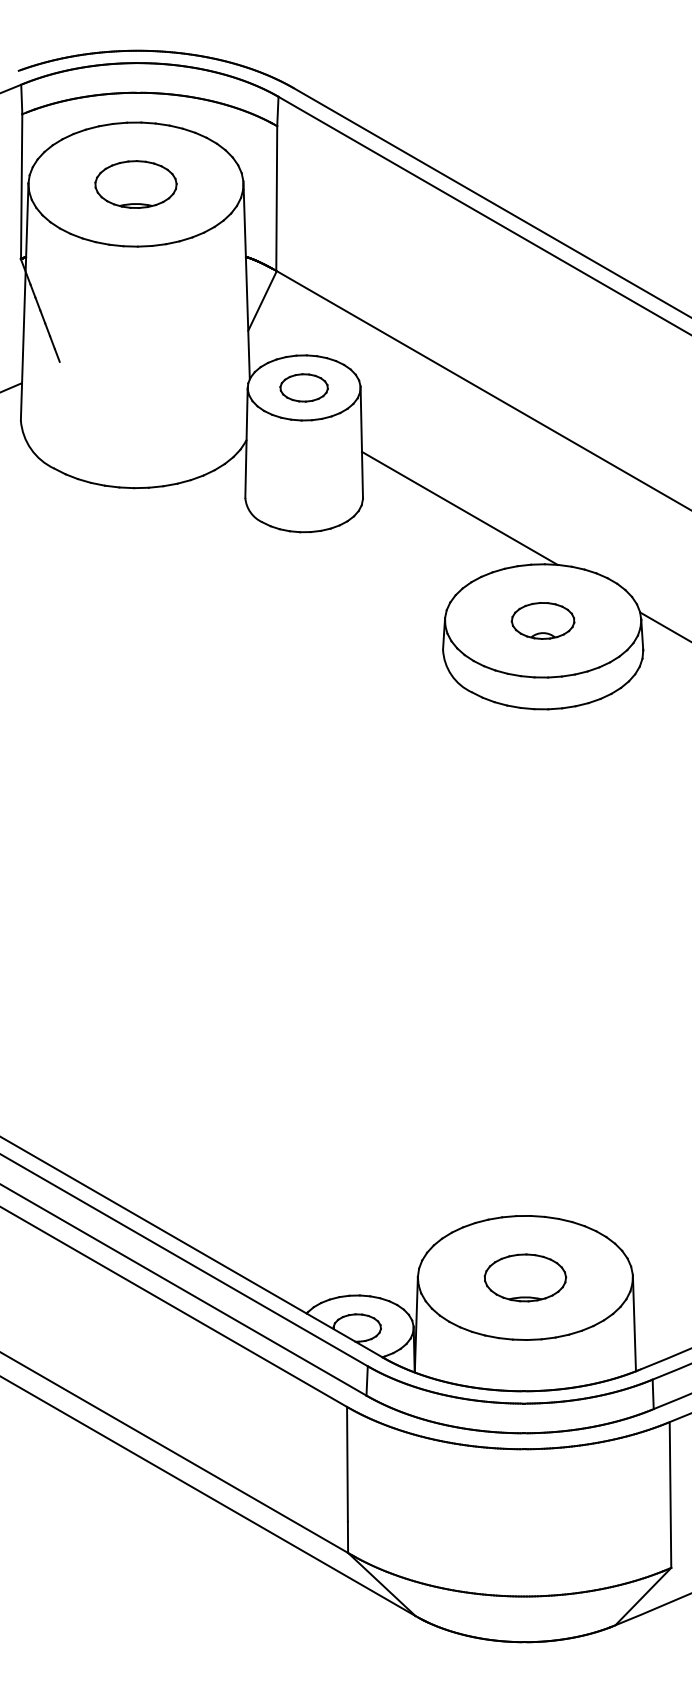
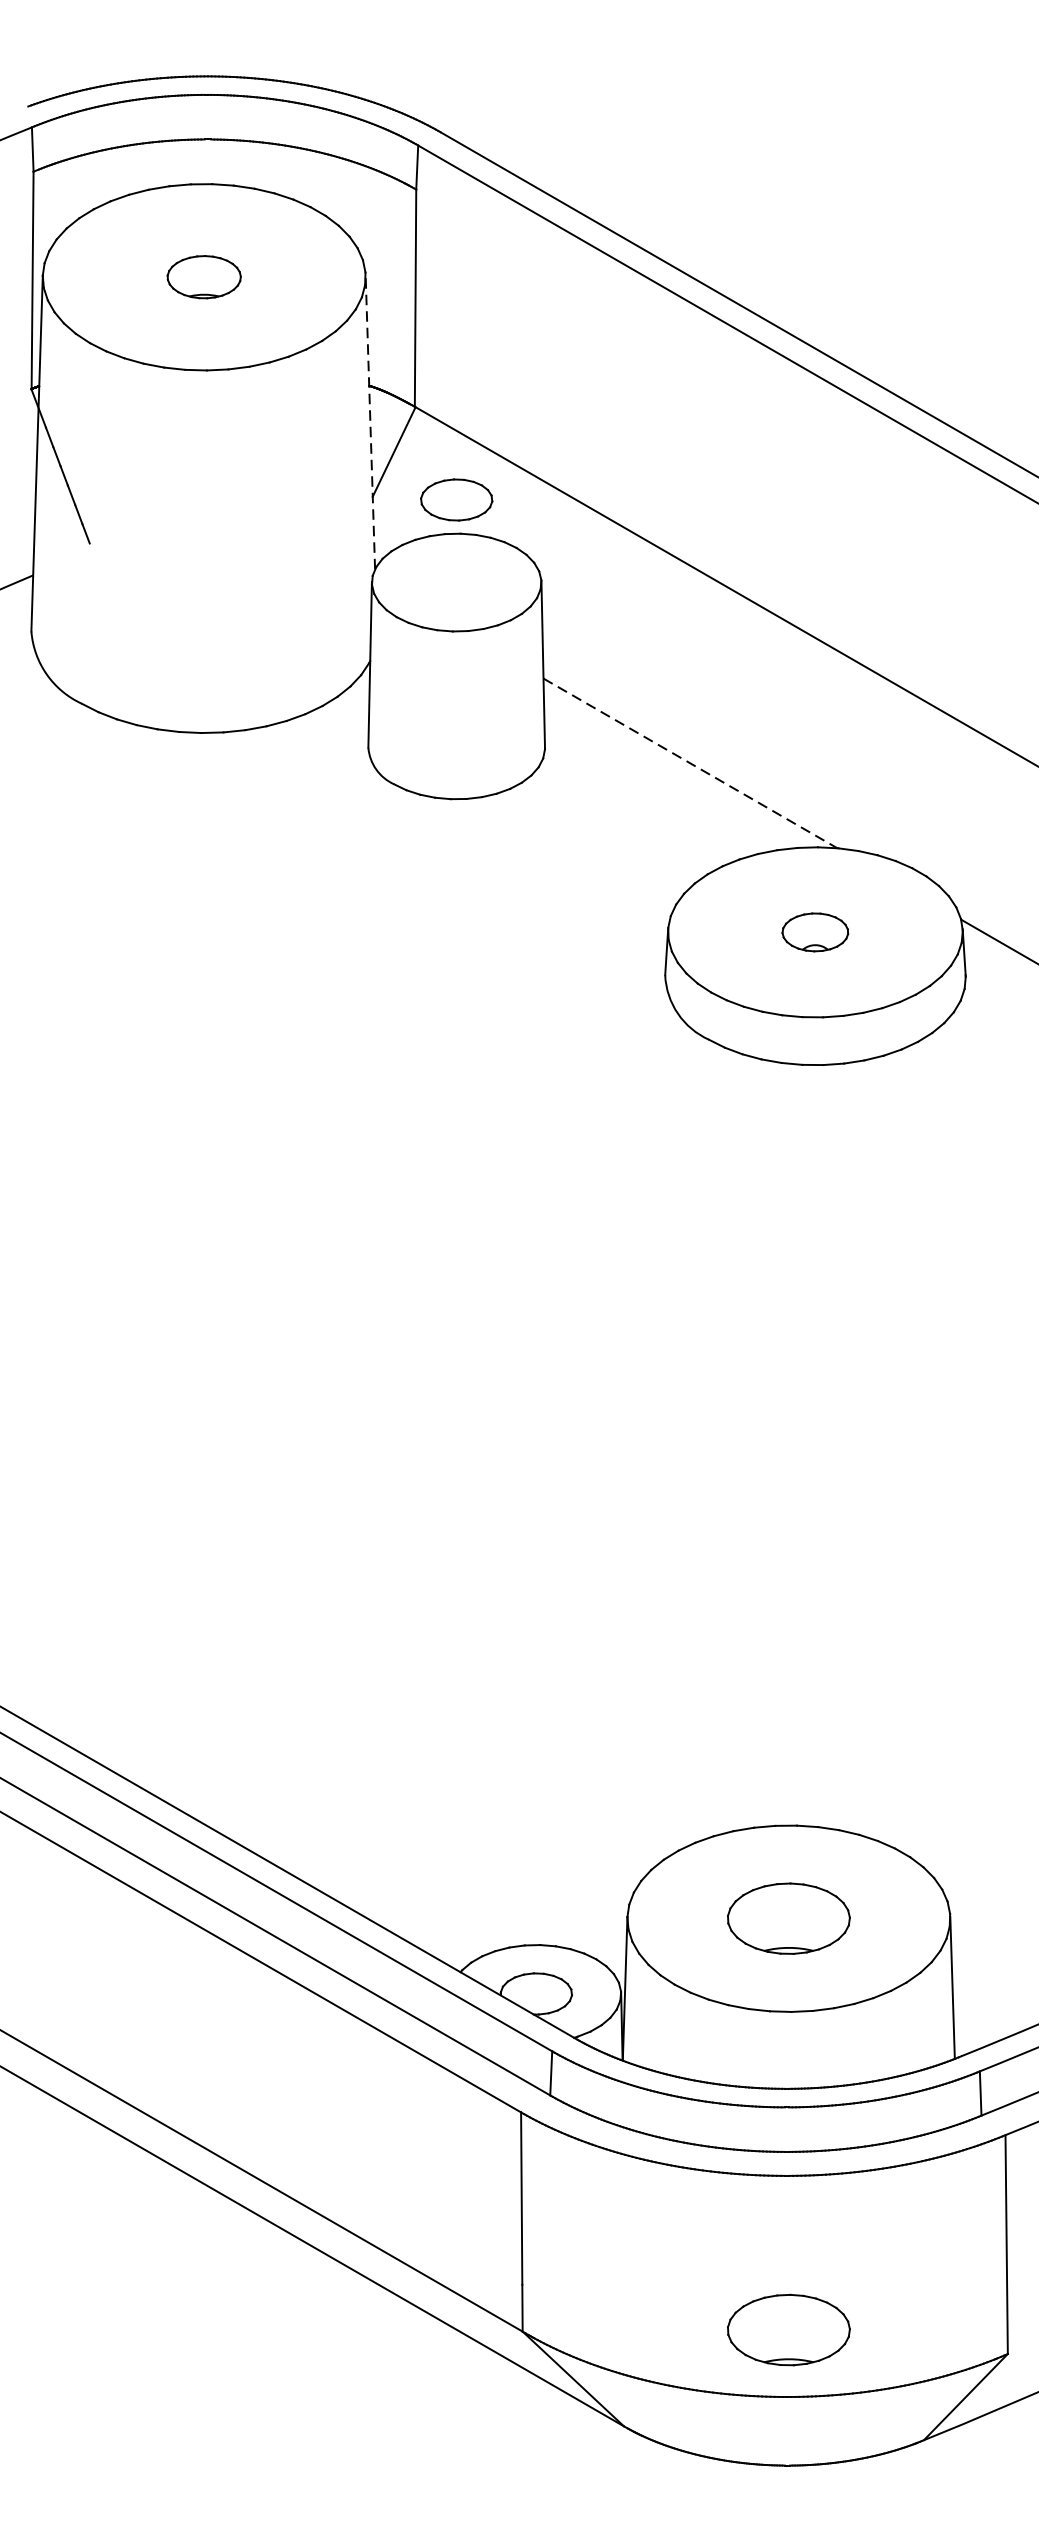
part: (135, 184) -> (203, 277), size x0.6
line: (246, 281) -> (370, 422), solid -> dashed
part: (303, 387) -> (455, 499), moved
line: (460, 508) -> (691, 763), solid -> dashed
part: (542, 620) -> (814, 931), size x0.7
part: (525, 1551) -> (788, 2329), added

